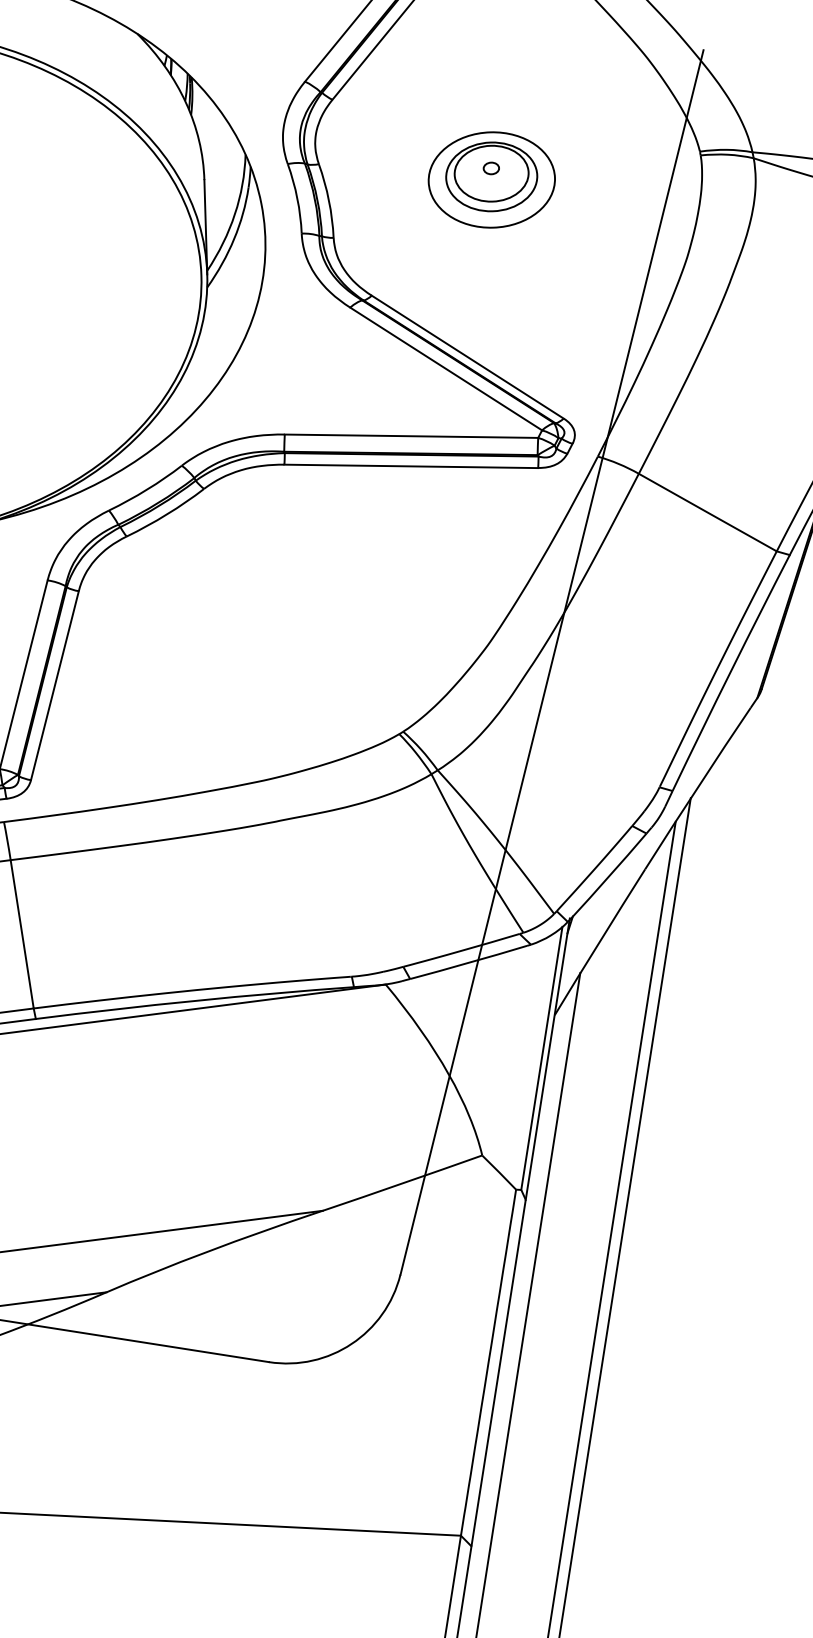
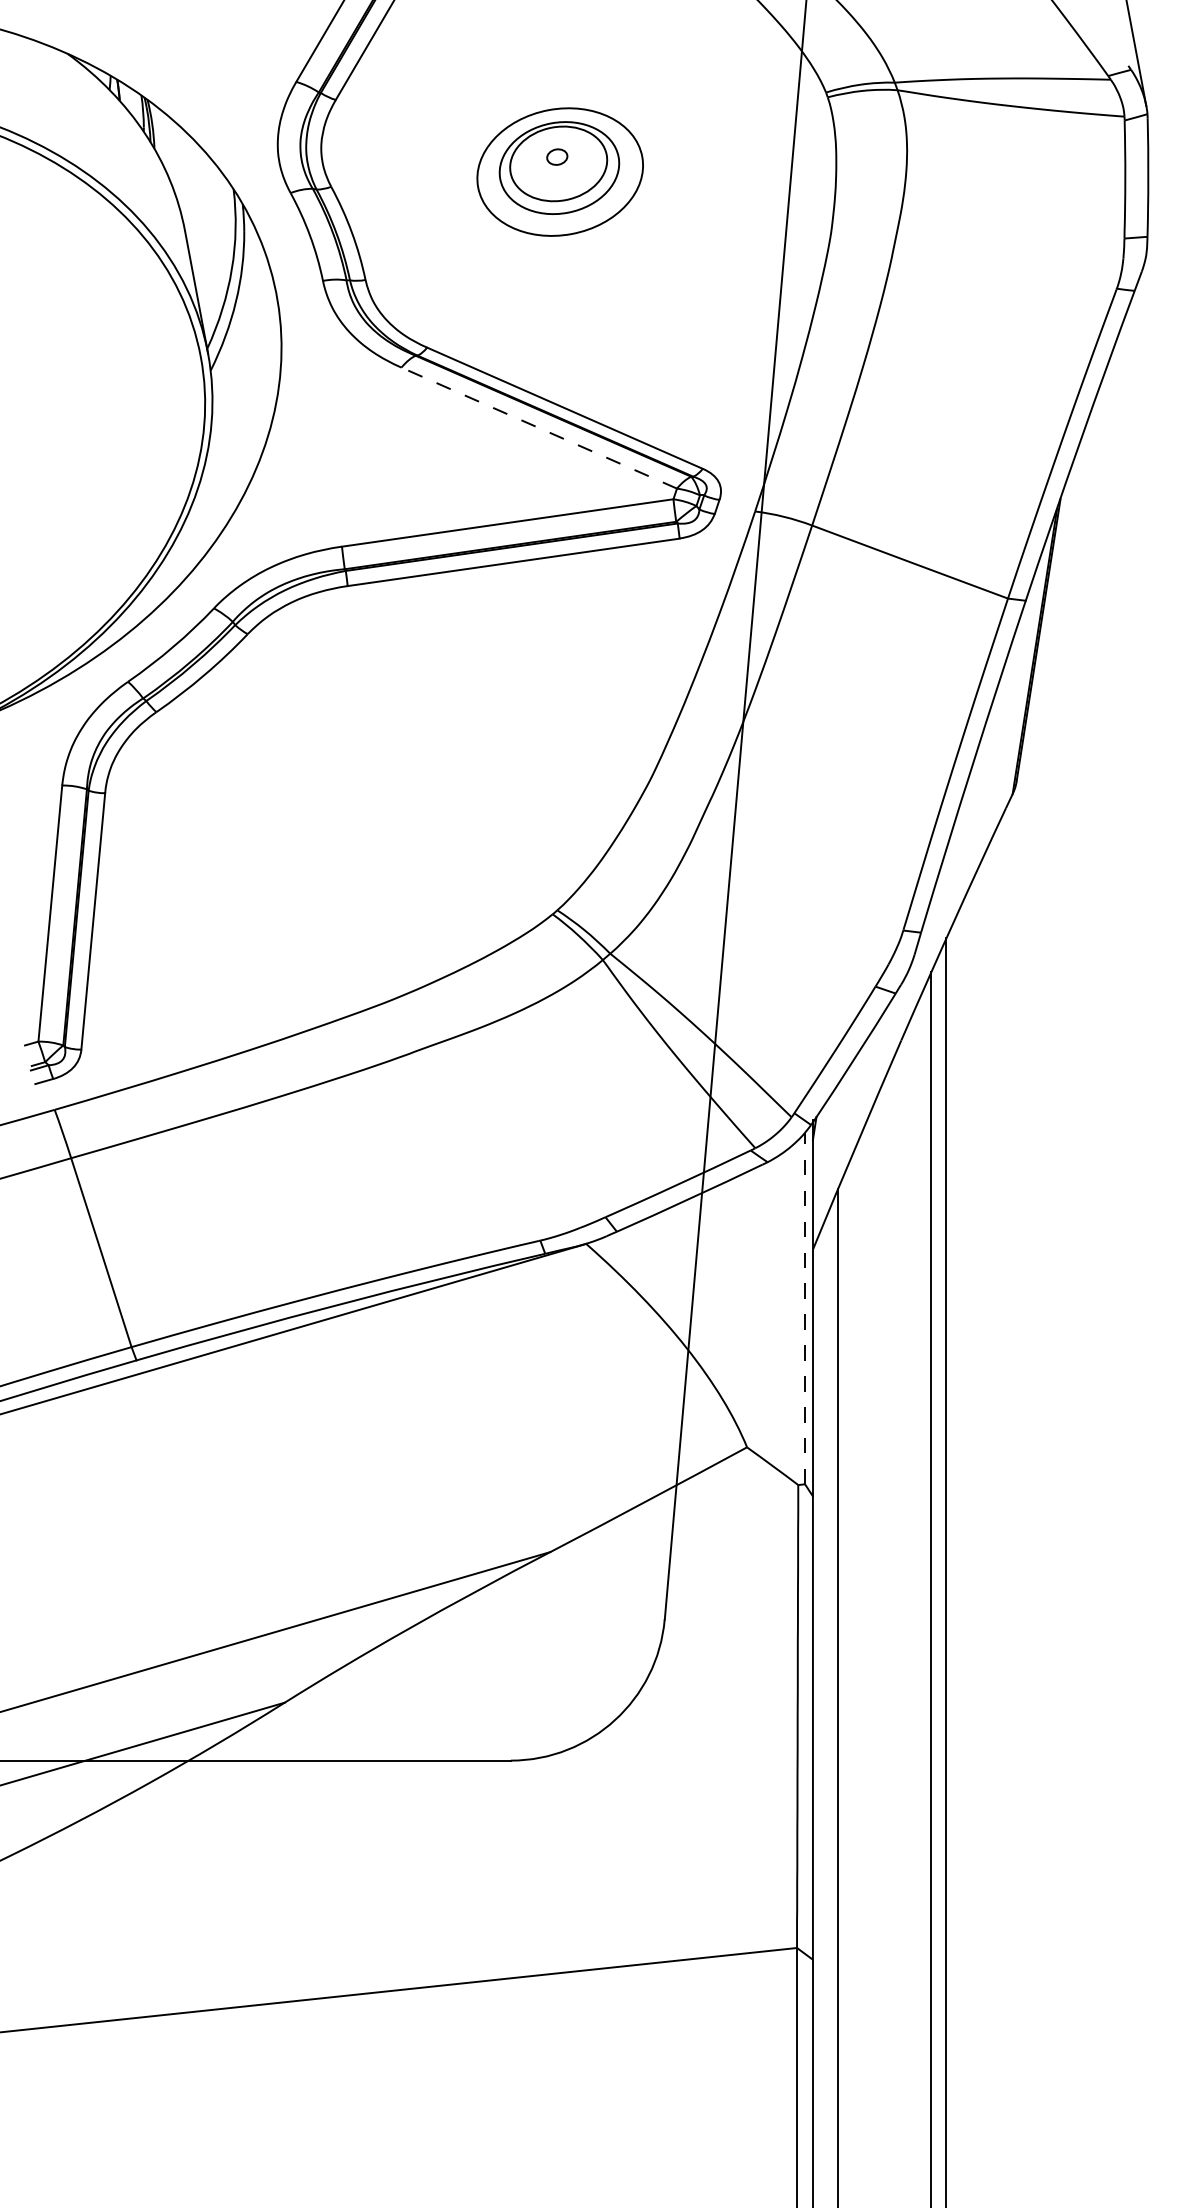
line: (445, 368) -> (538, 427), solid -> dashed
line: (542, 1058) -> (805, 1308), solid -> dashed

